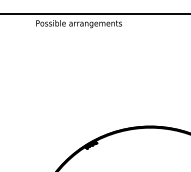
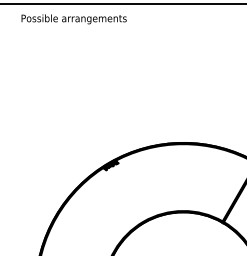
text: (78, 24) -> (73, 19), moved

